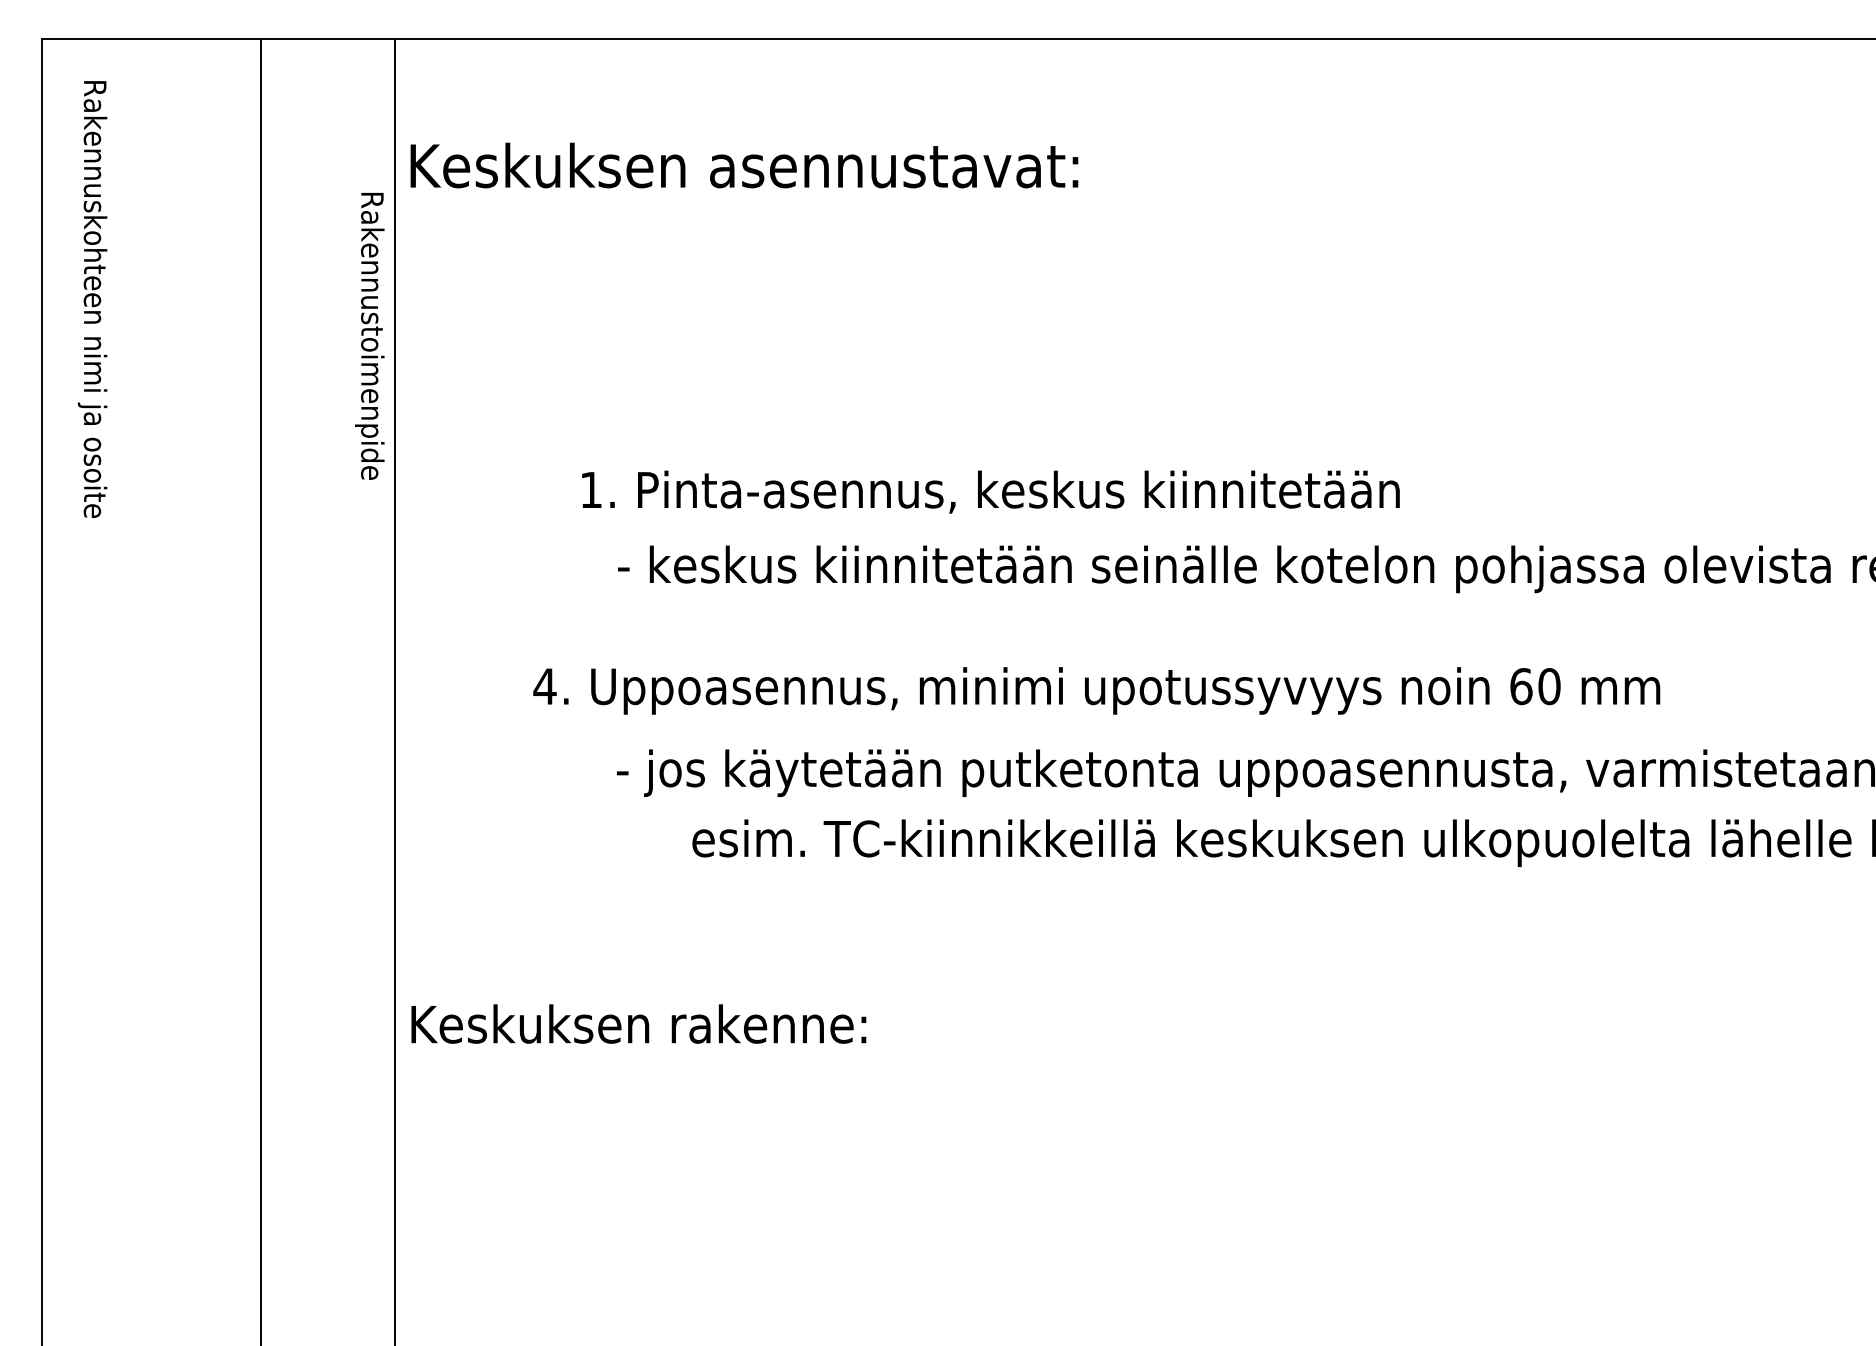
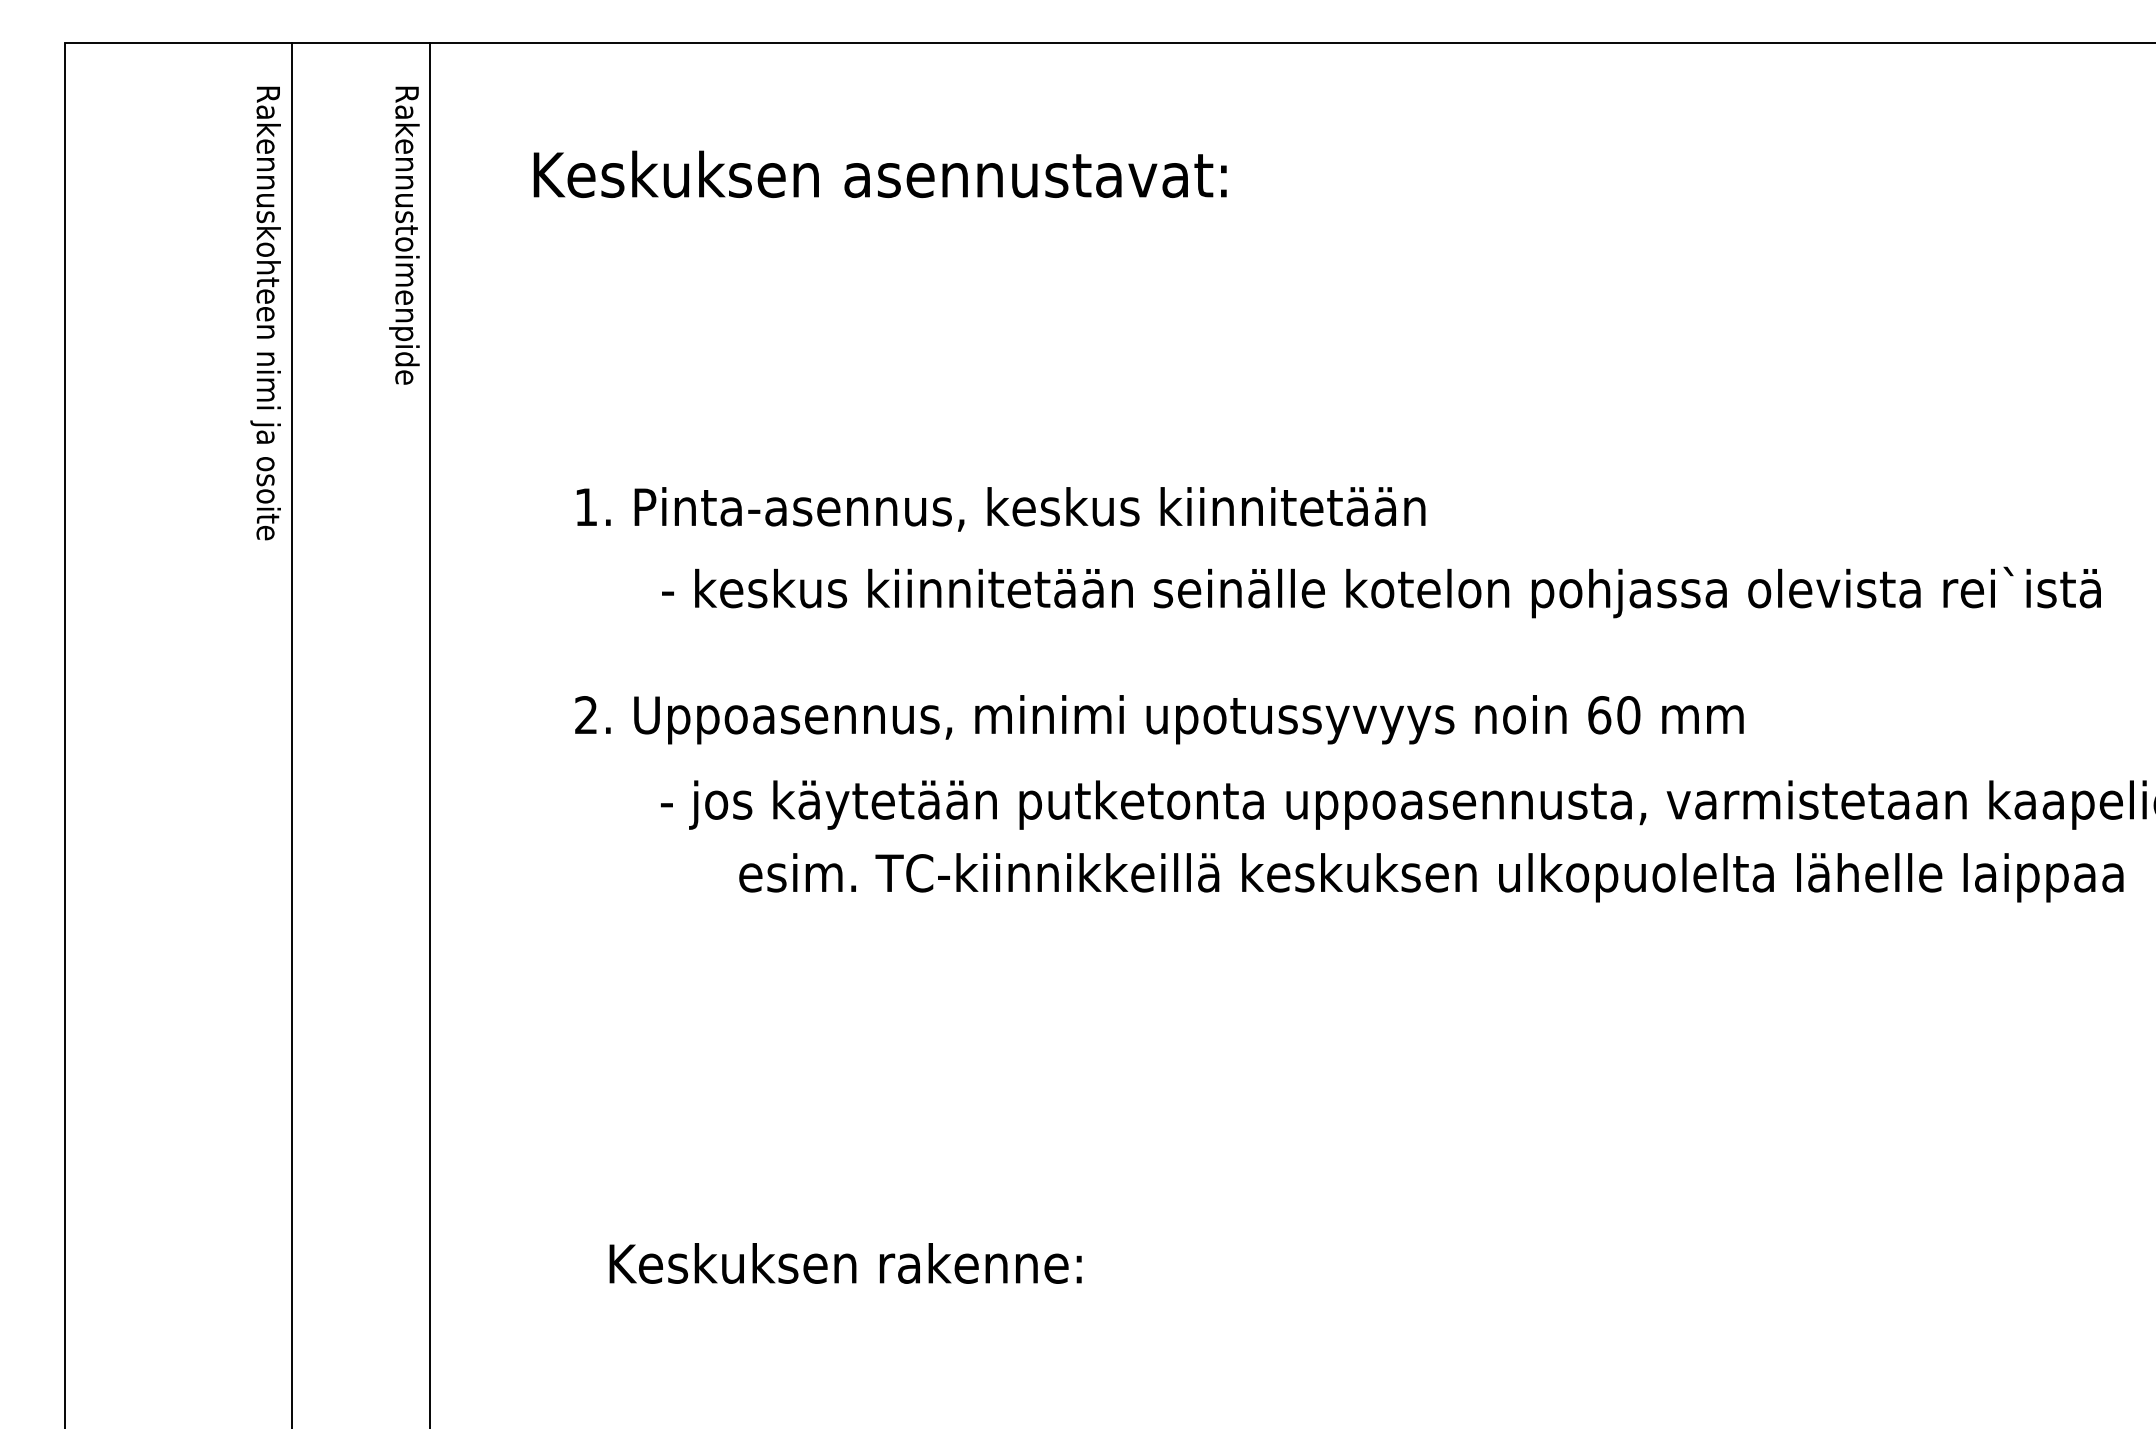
text: (743, 164) -> (879, 173), moved
text: (92, 299) -> (265, 313), moved
text: (369, 336) -> (404, 235), moved
text: (990, 492) -> (1000, 509), moved
text: (545, 685) -> (586, 714), 4. -> 2.
text: (638, 1024) -> (845, 1263), moved

